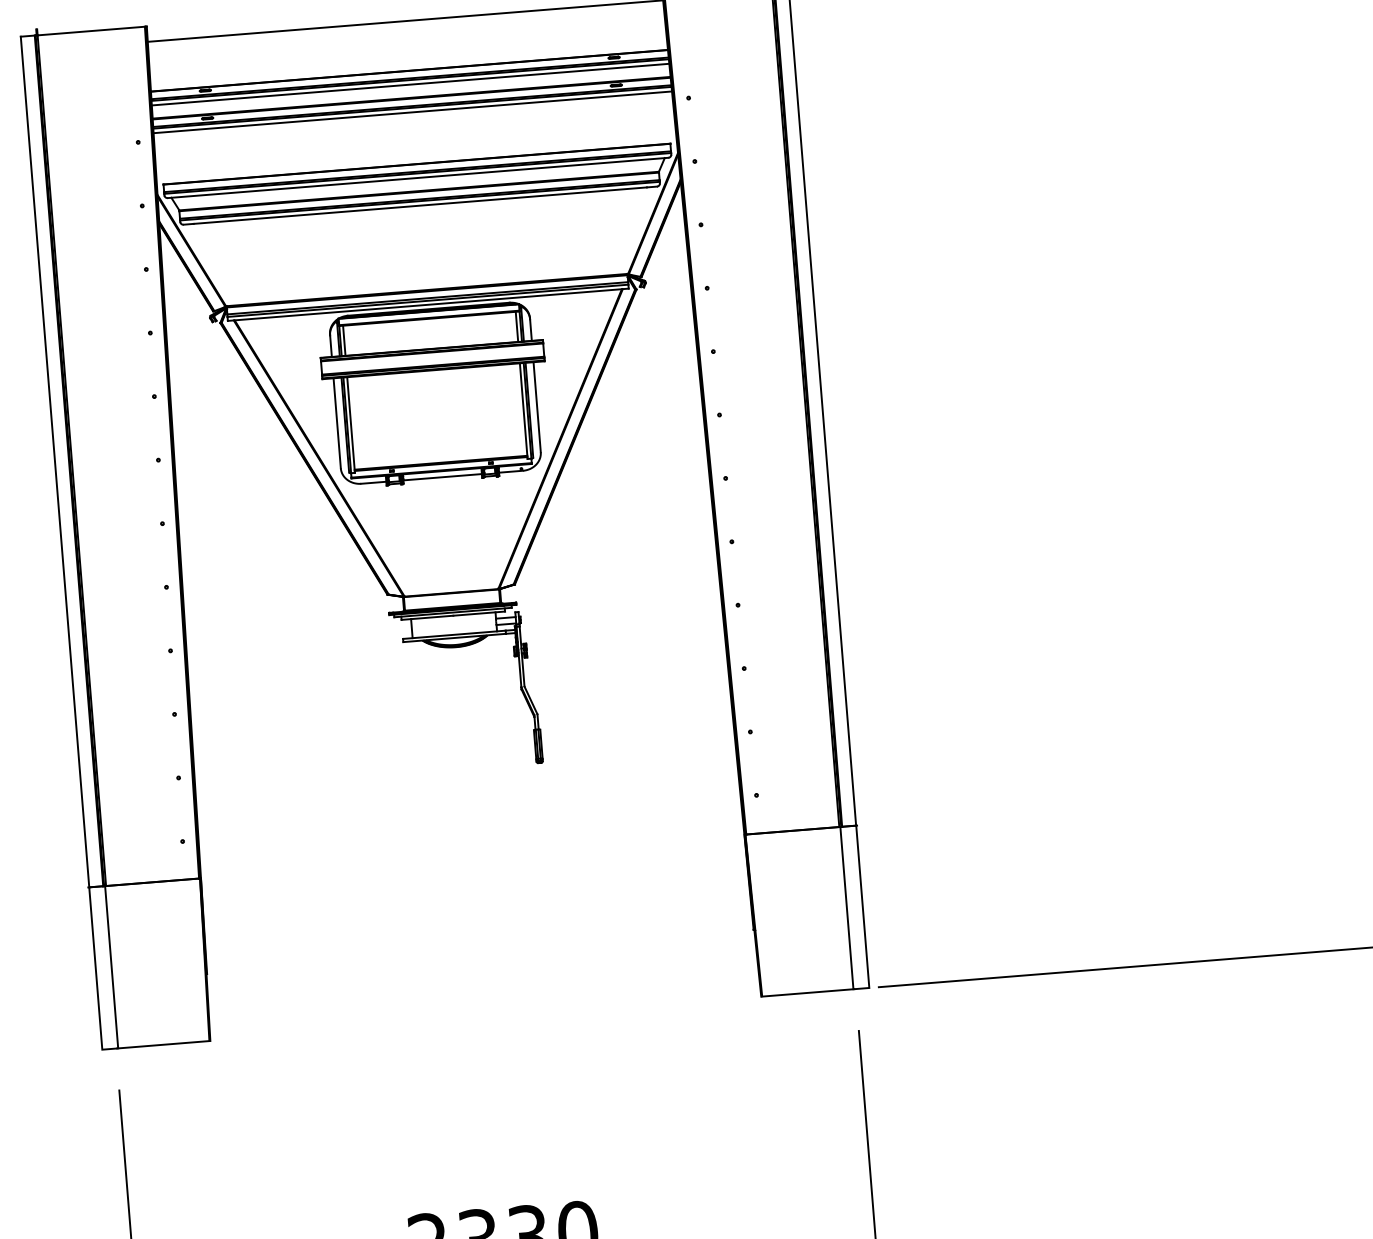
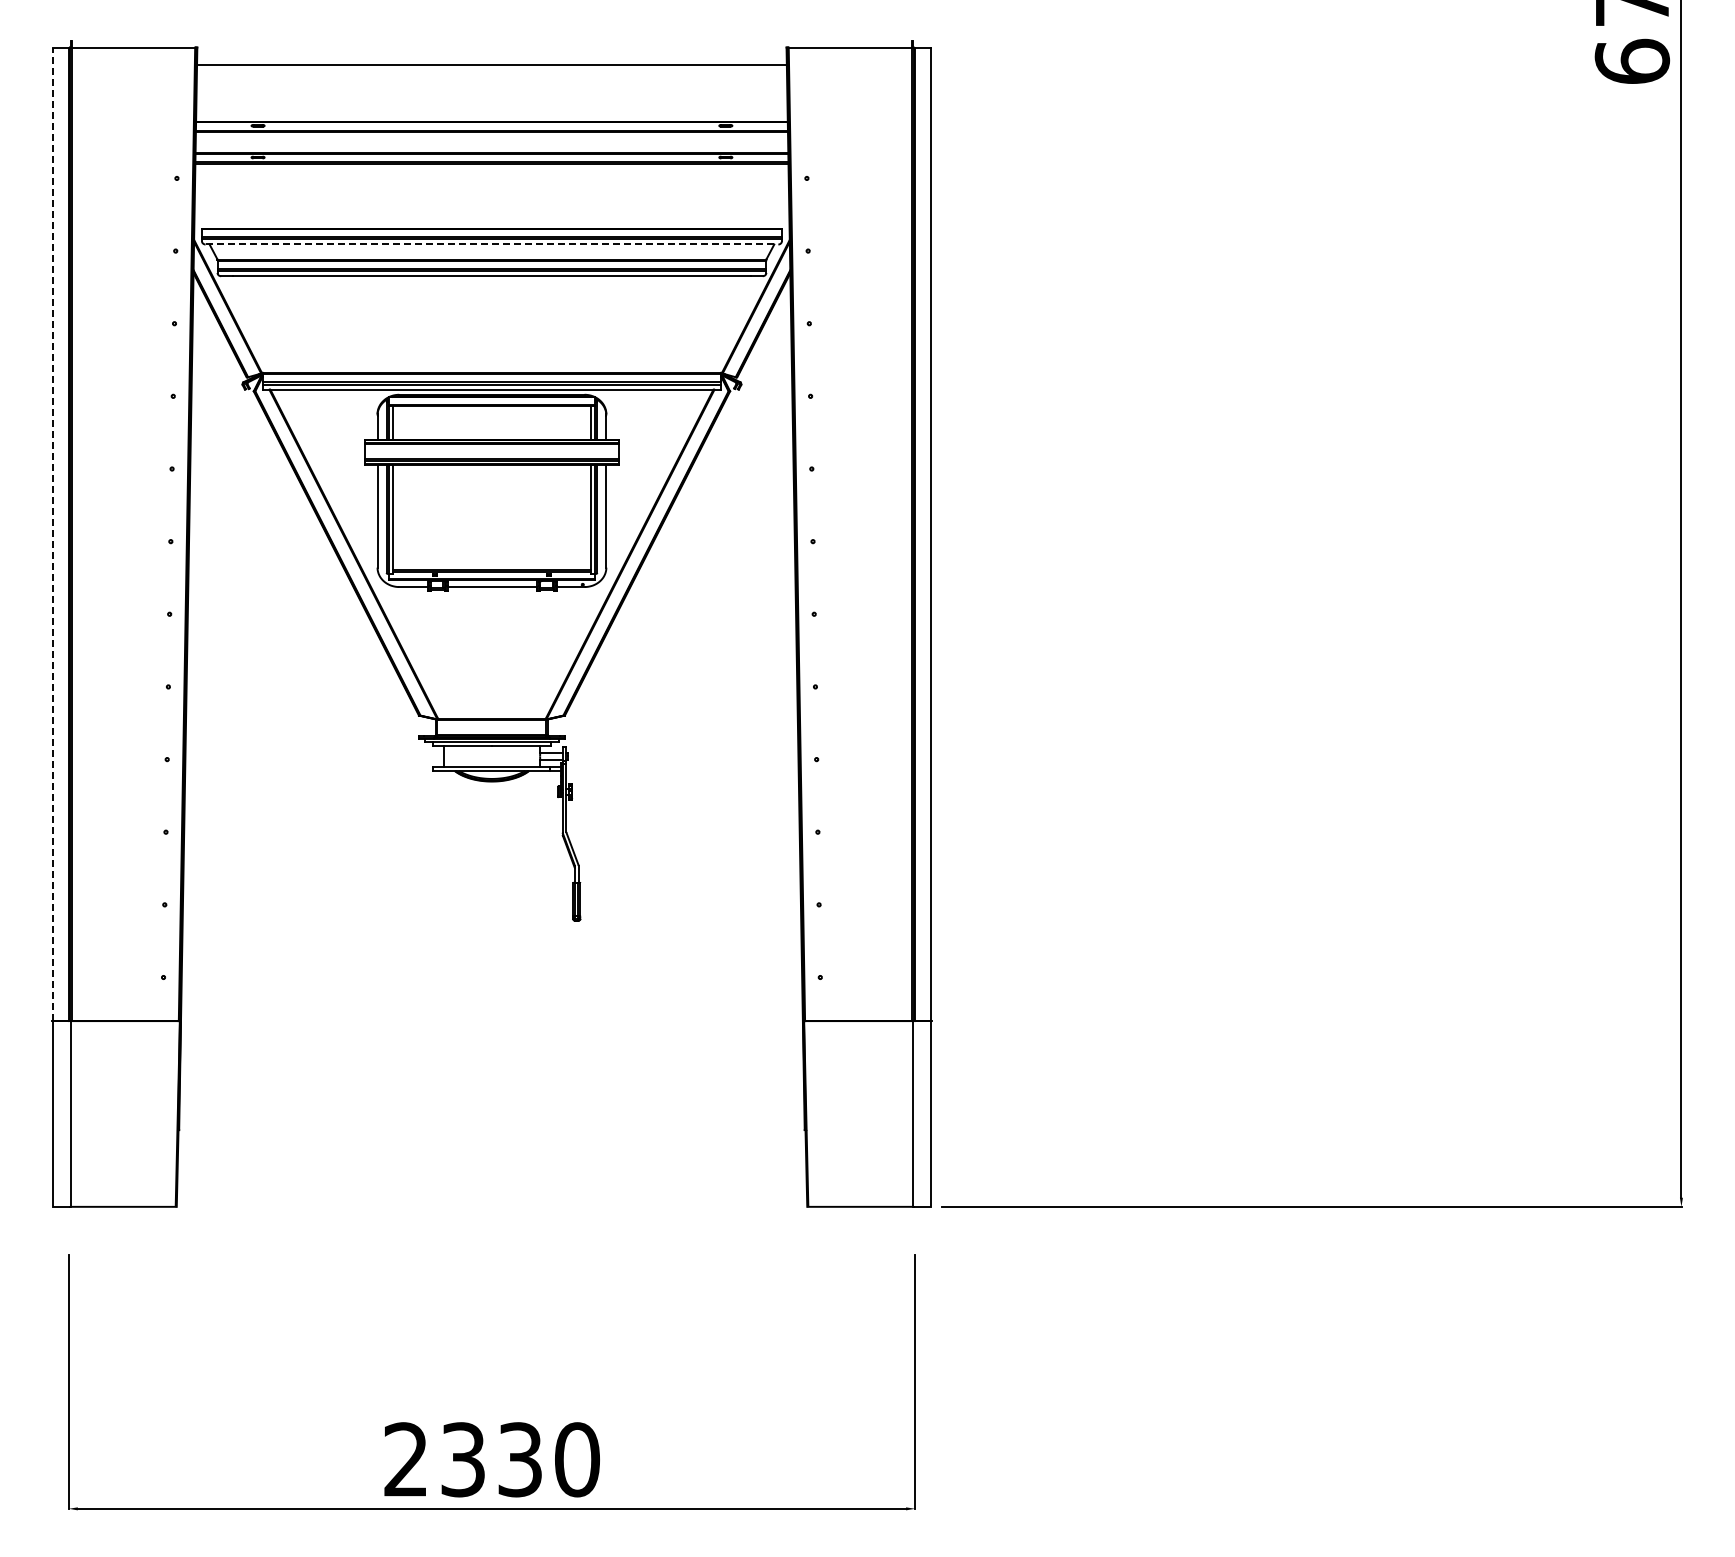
line: (410, 84) -> (491, 137), removed
line: (412, 112) -> (491, 169), removed
line: (418, 177) -> (492, 244), solid -> dashed
line: (55, 462) -> (53, 534), solid -> dashed

